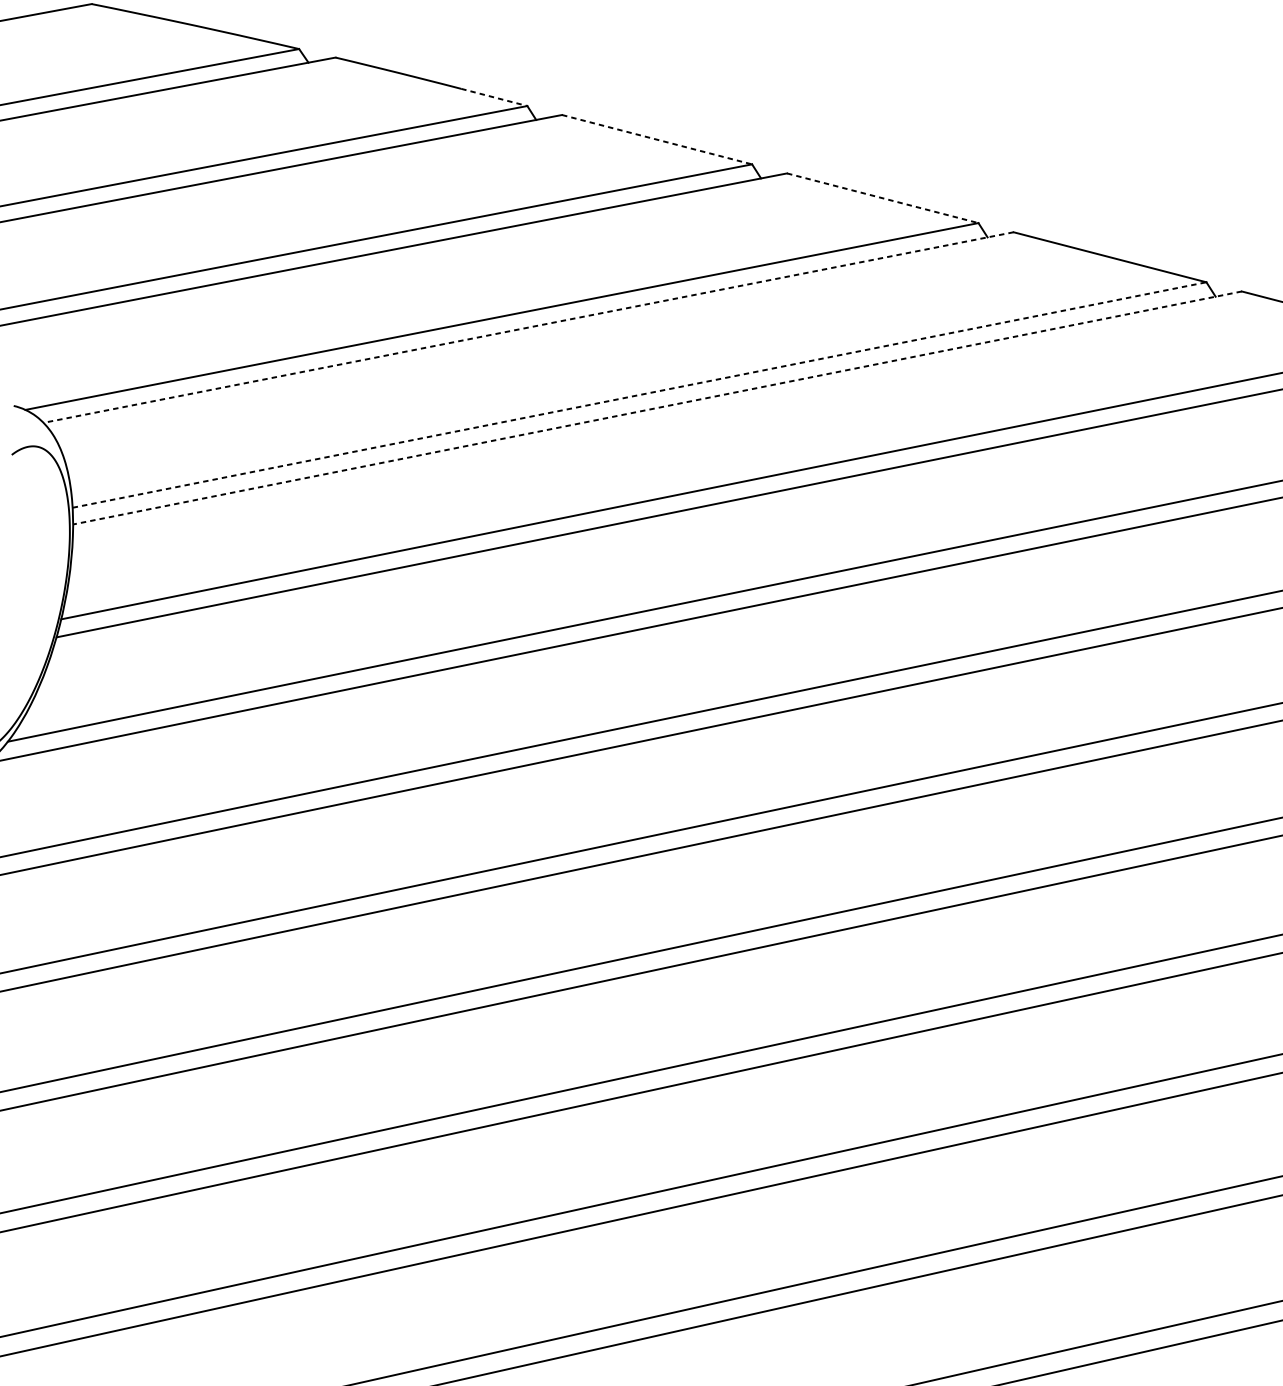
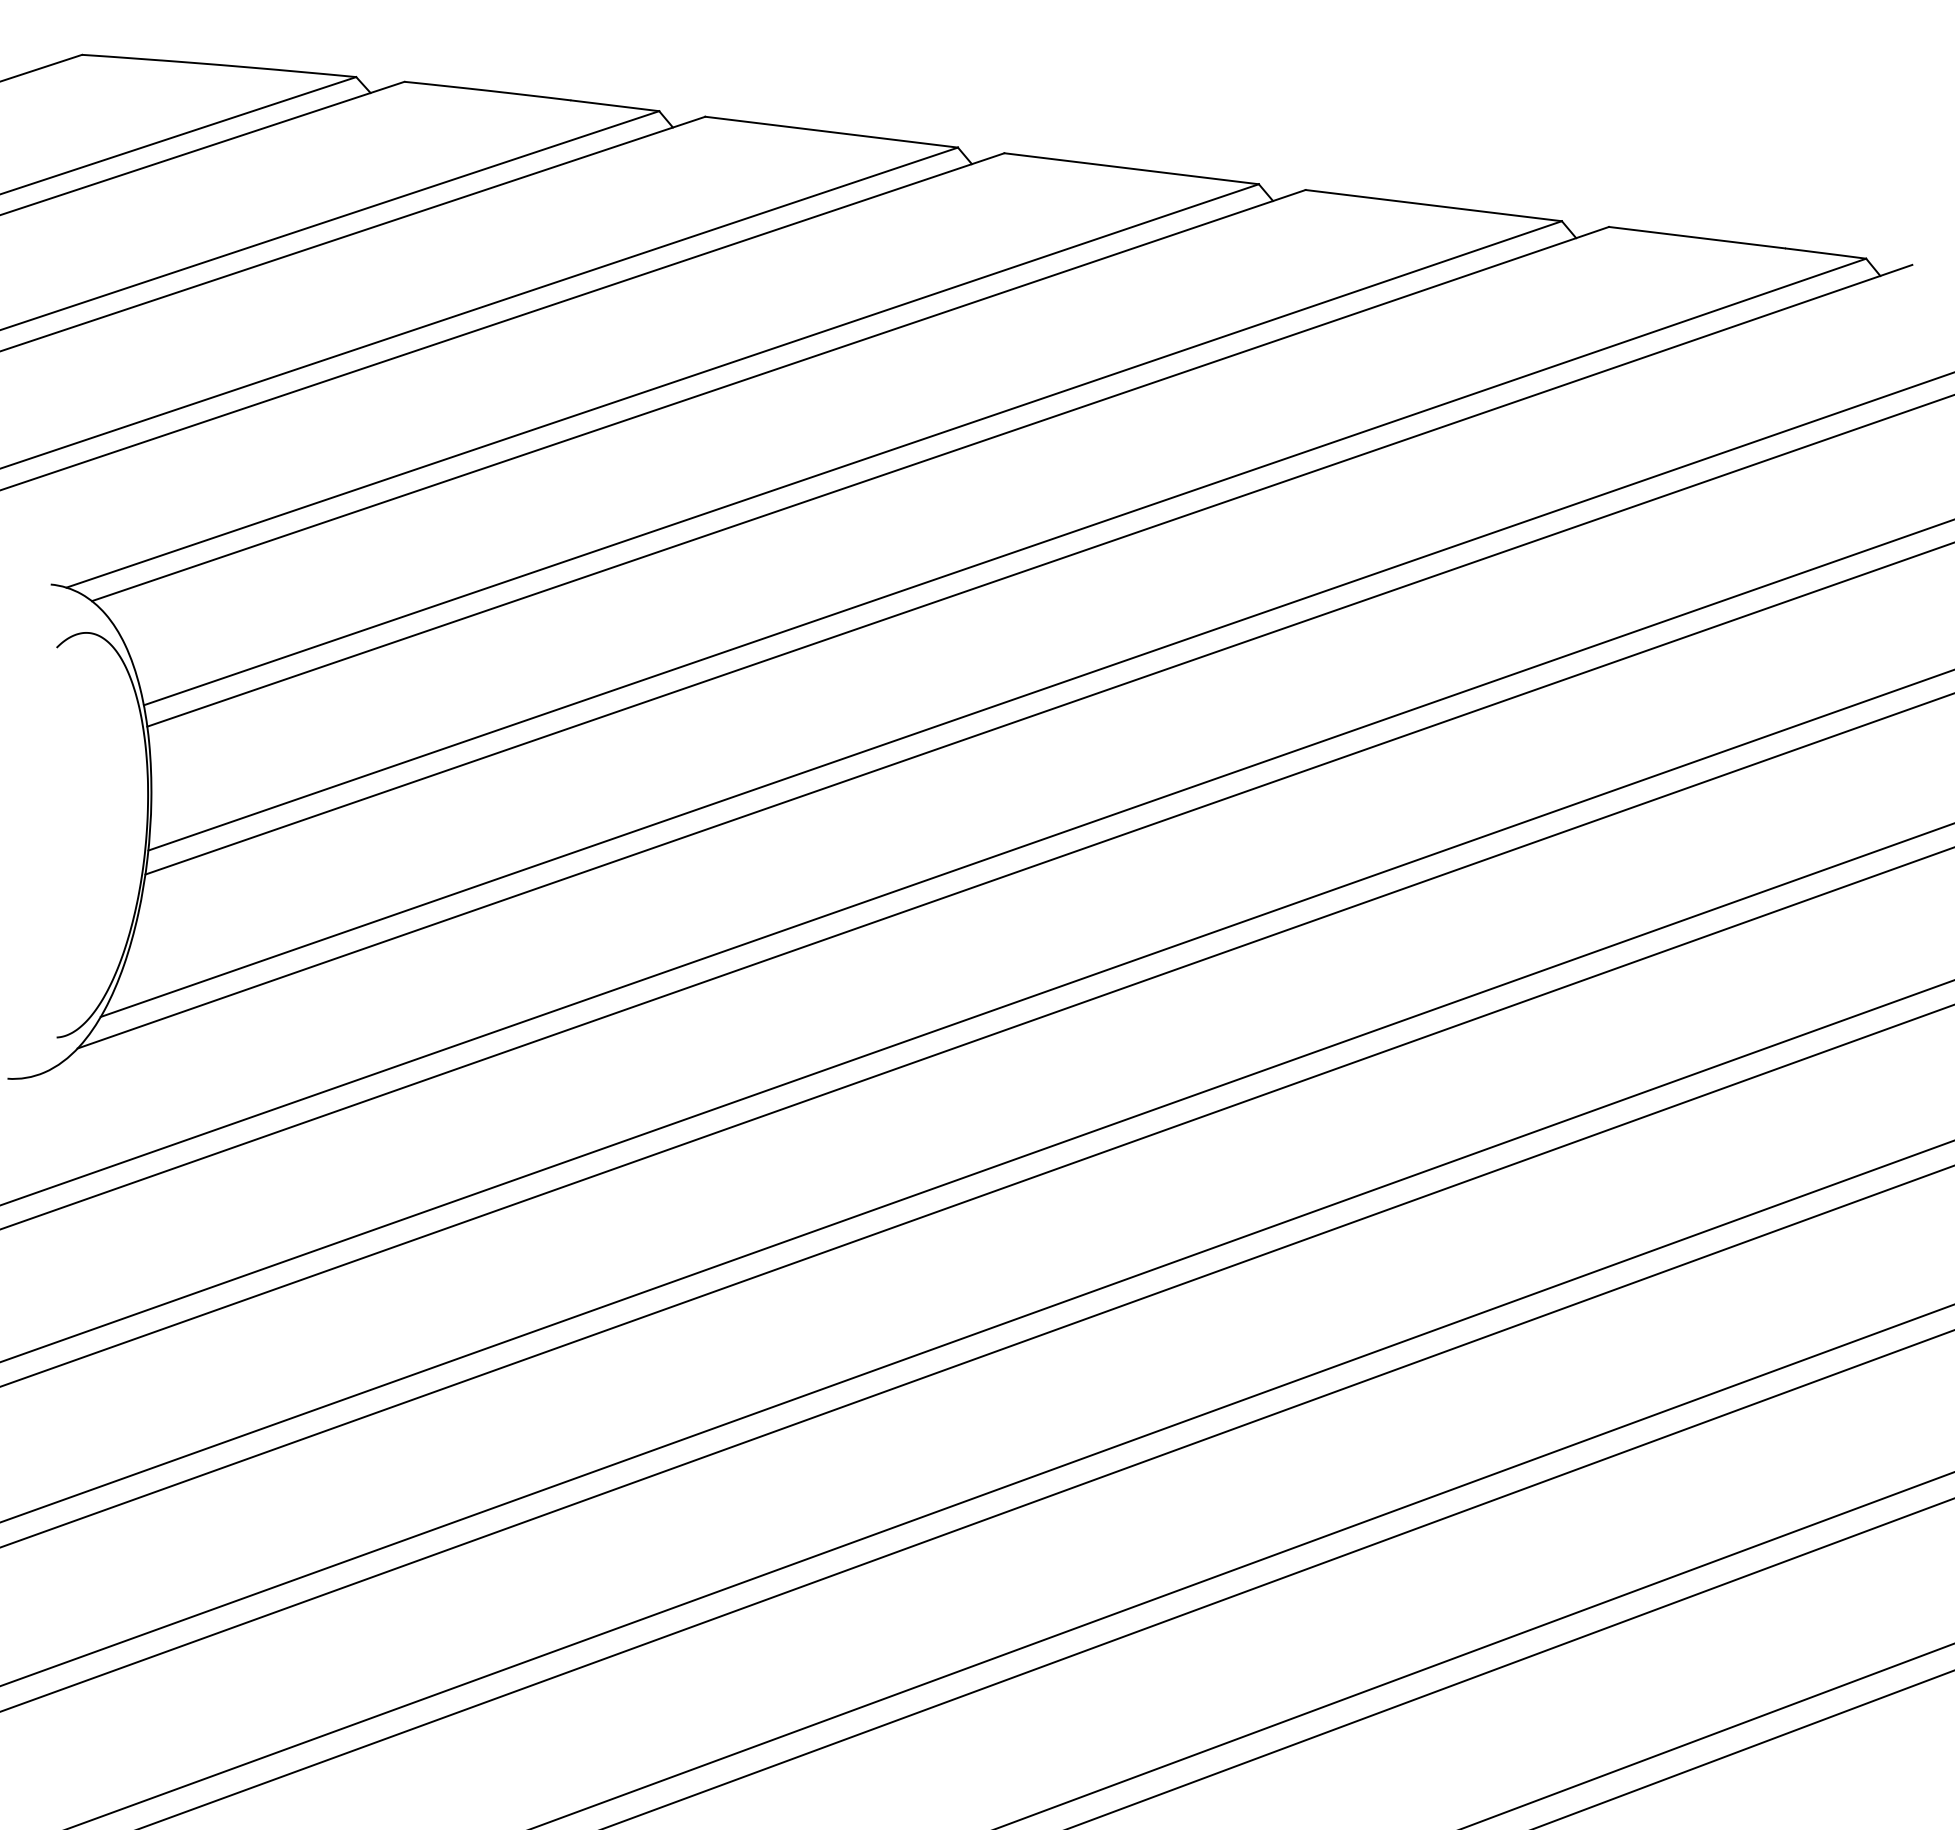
line: (494, 97) -> (615, 105), dashed -> solid
line: (657, 140) -> (832, 132), dashed -> solid
line: (883, 198) -> (1132, 168), dashed -> solid
line: (528, 327) -> (698, 395), dashed -> solid
line: (639, 395) -> (853, 463), dashed -> solid
line: (657, 407) -> (877, 476), dashed -> solid

